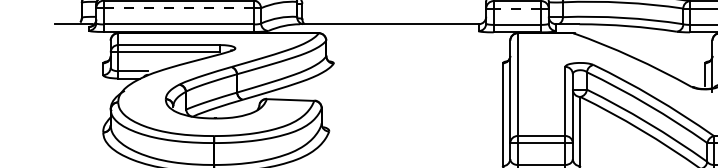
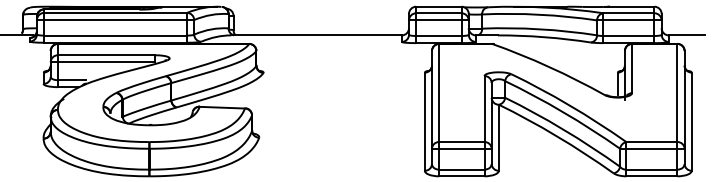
line: (178, 8) -> (115, 20), dashed -> solid
line: (517, 8) -> (438, 20), dashed -> solid

